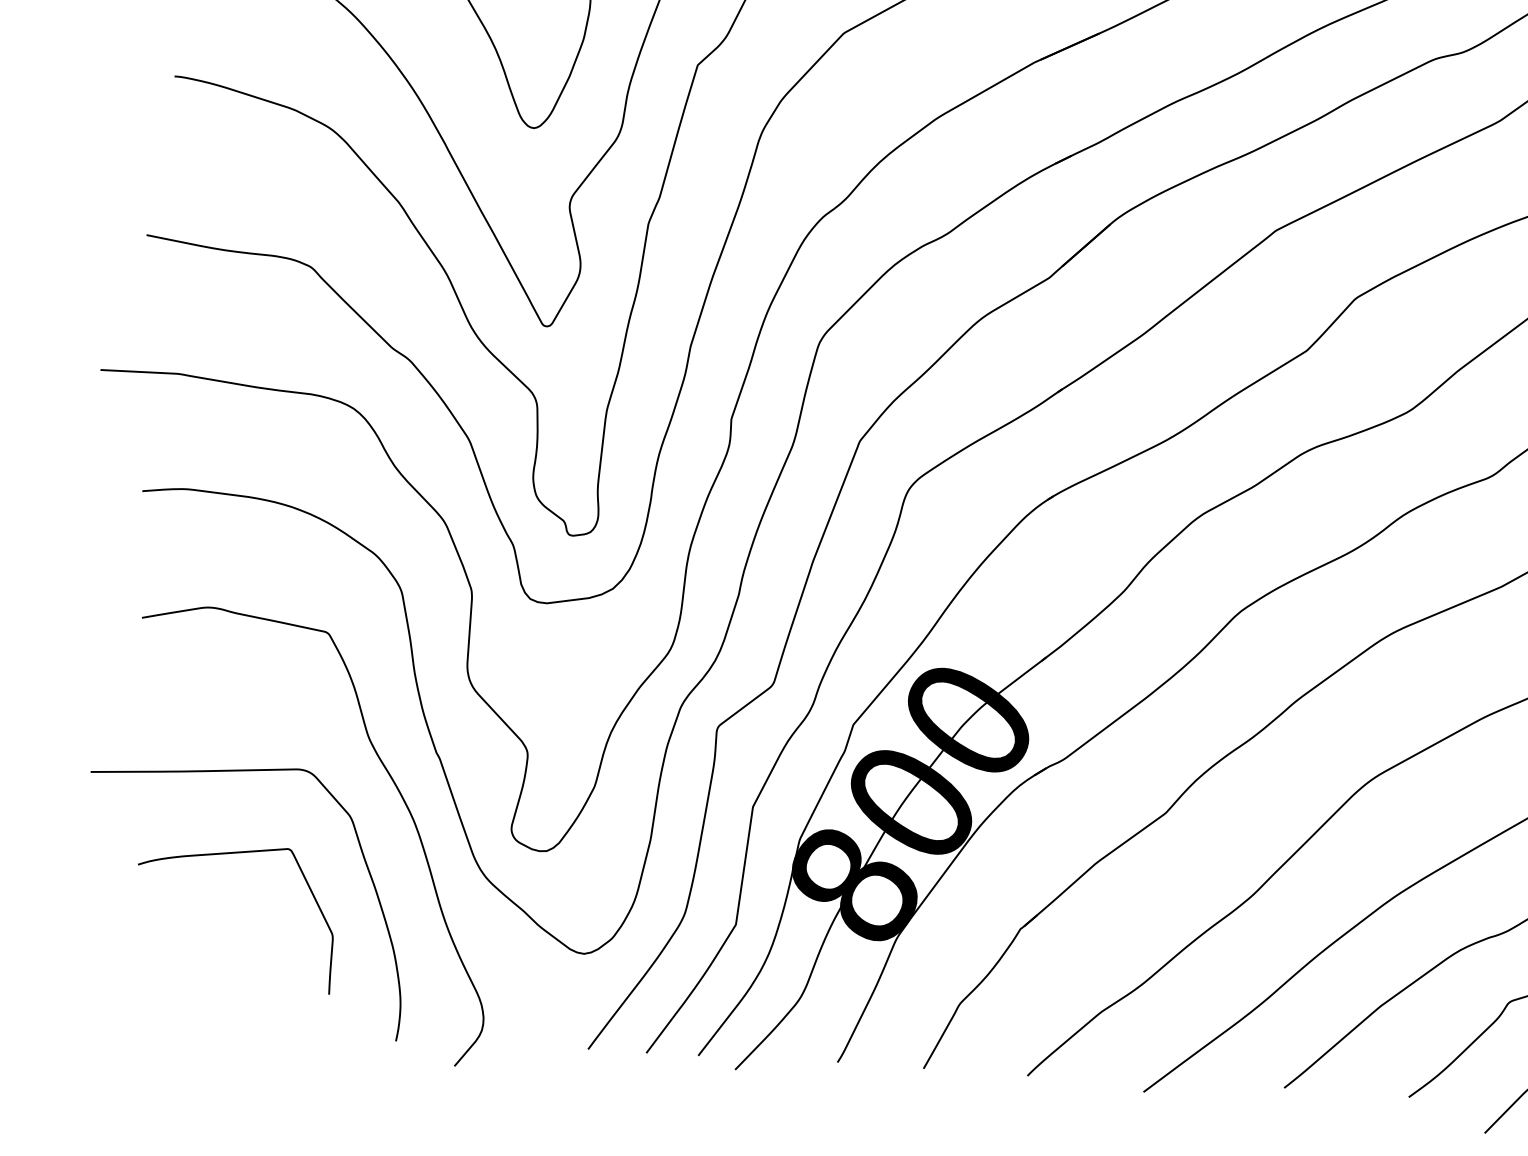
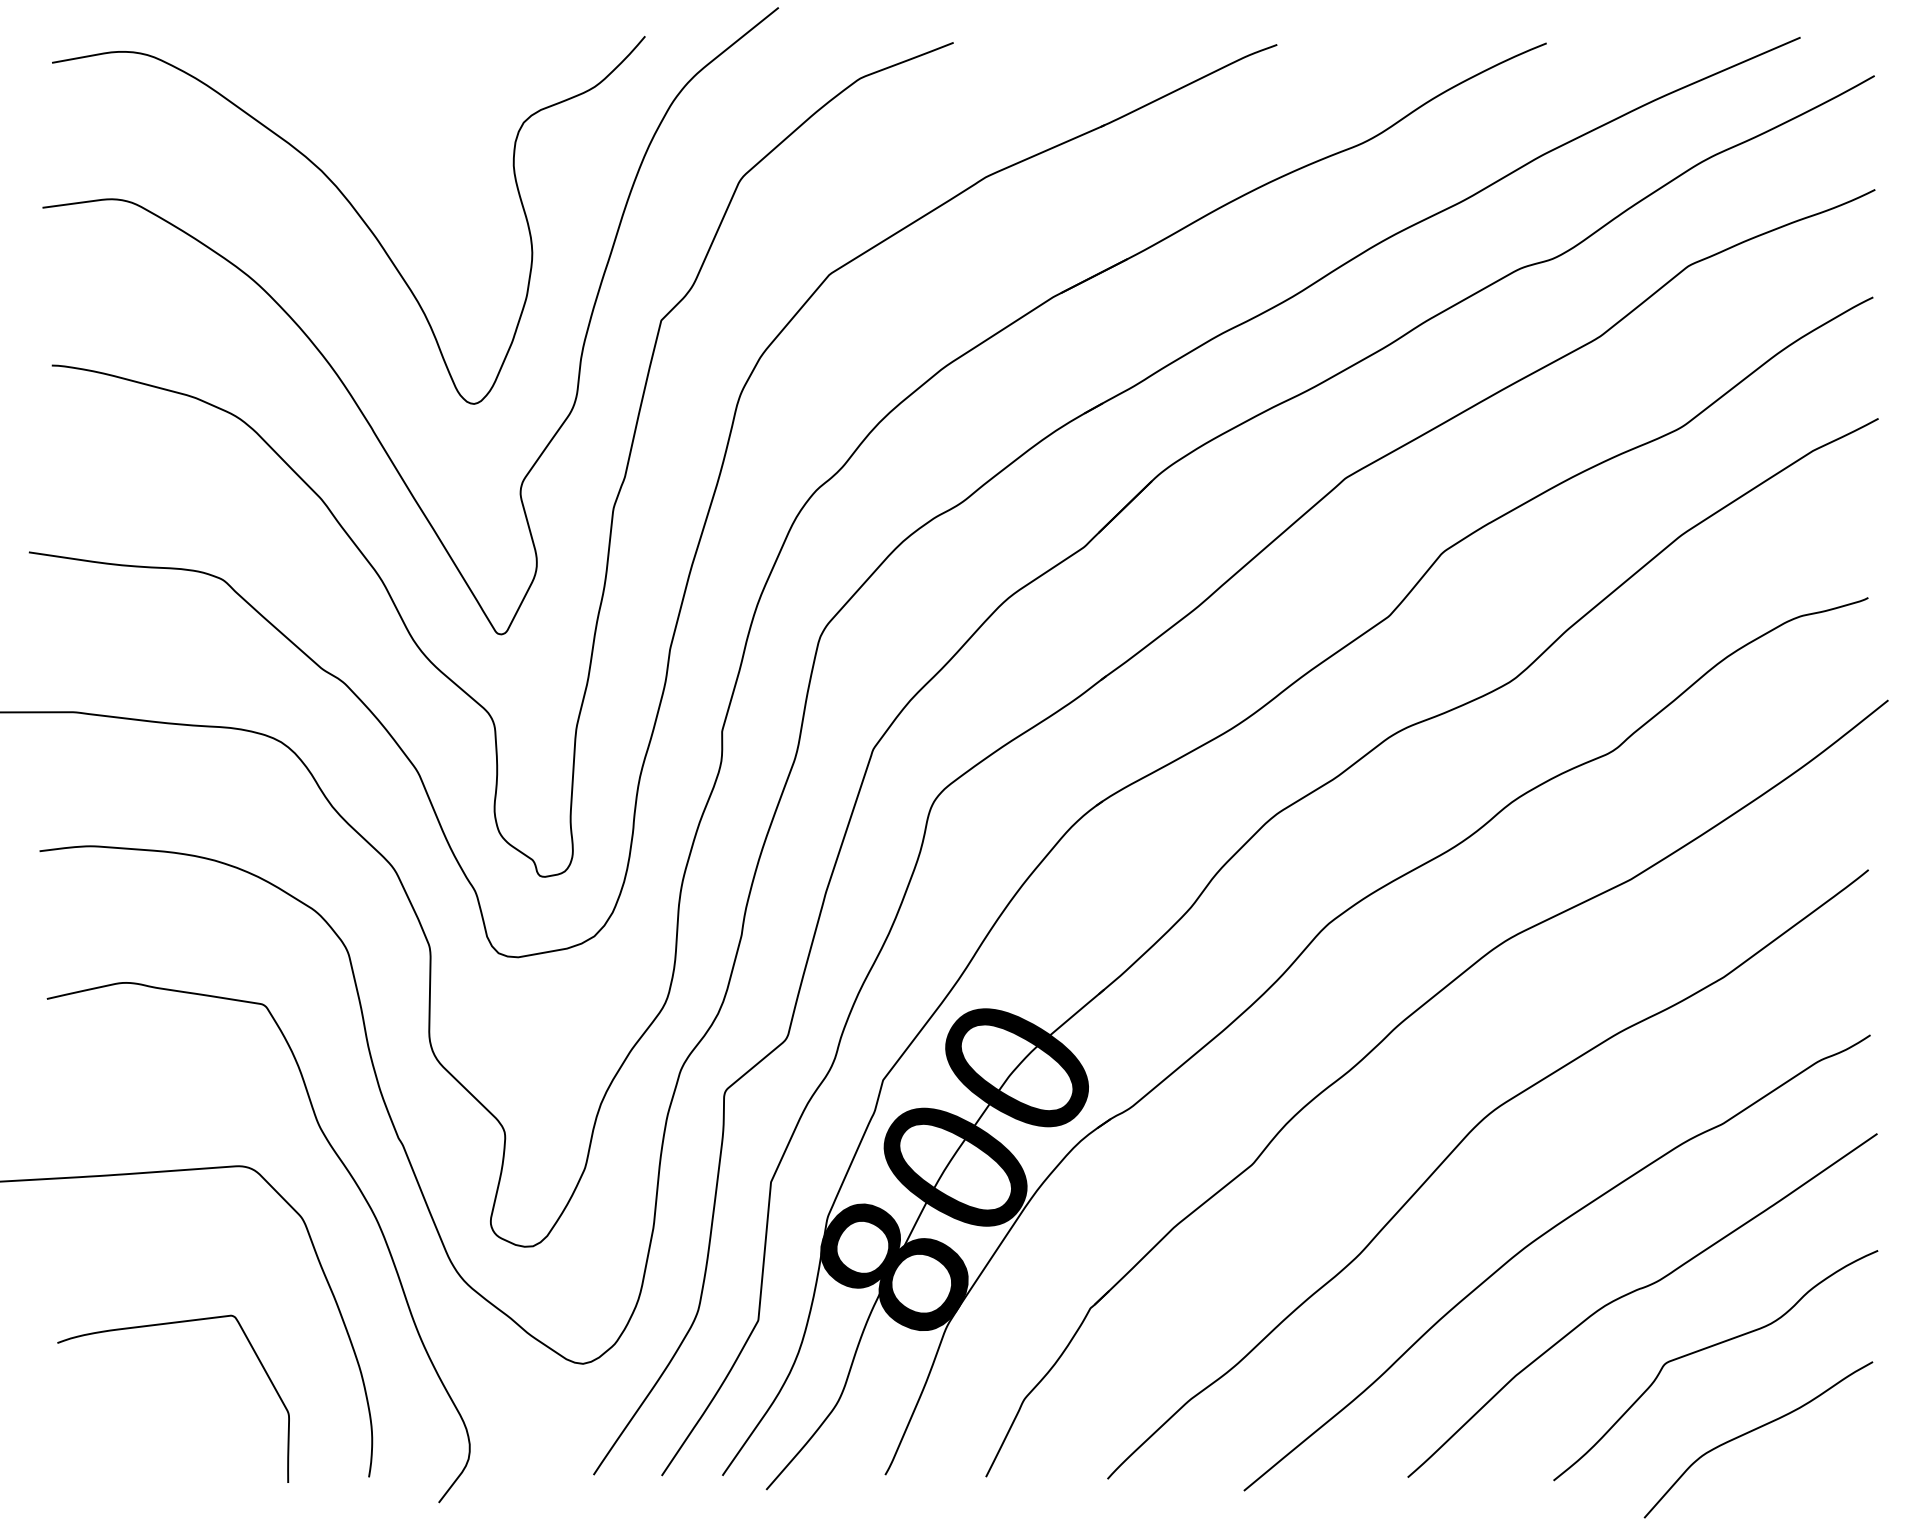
curve: (227, 854) -> (161, 1325), moved

